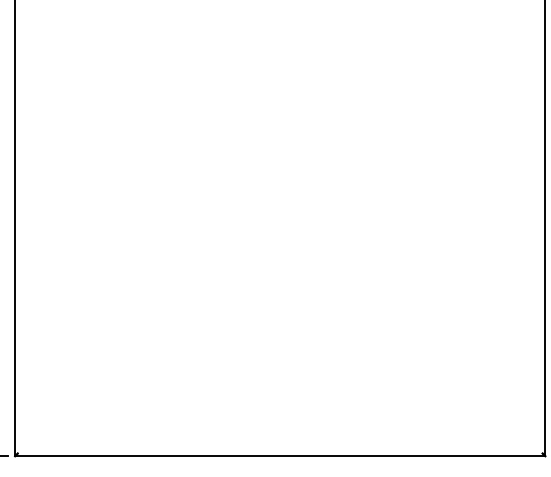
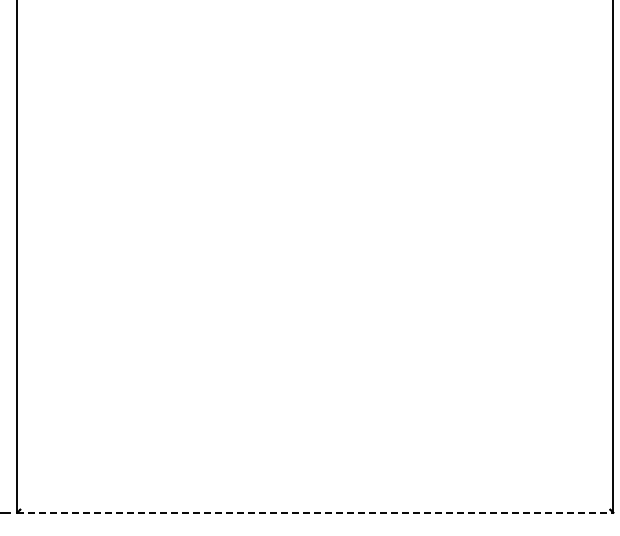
line: (280, 455) -> (315, 512), solid -> dashed

